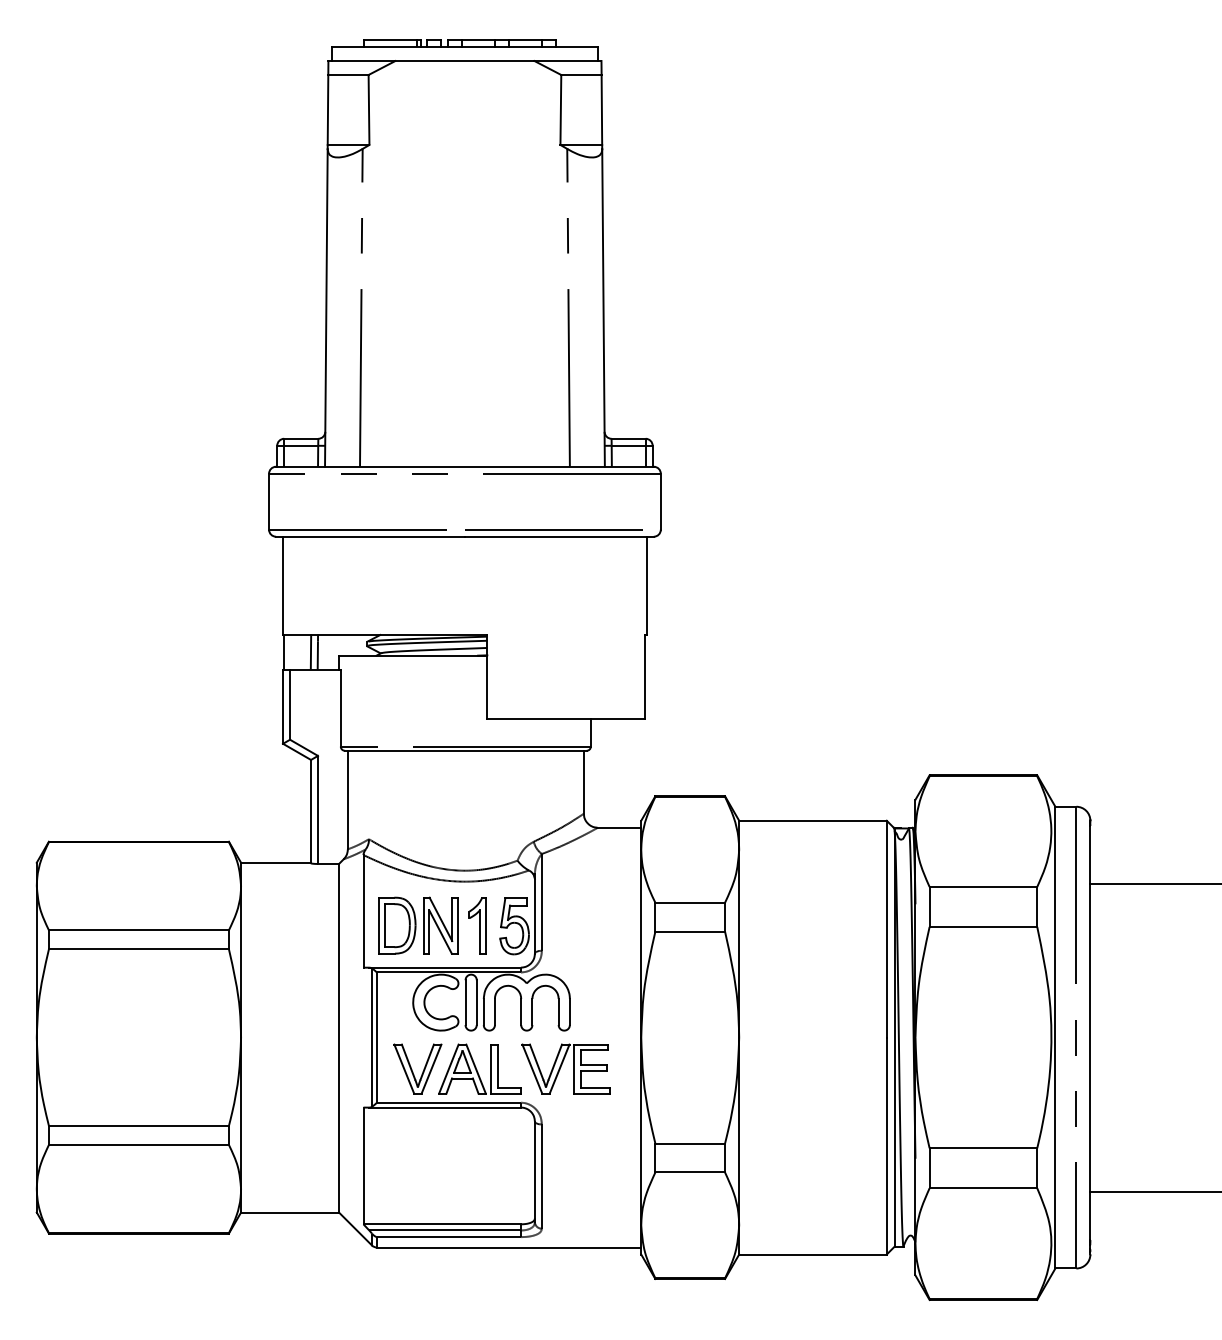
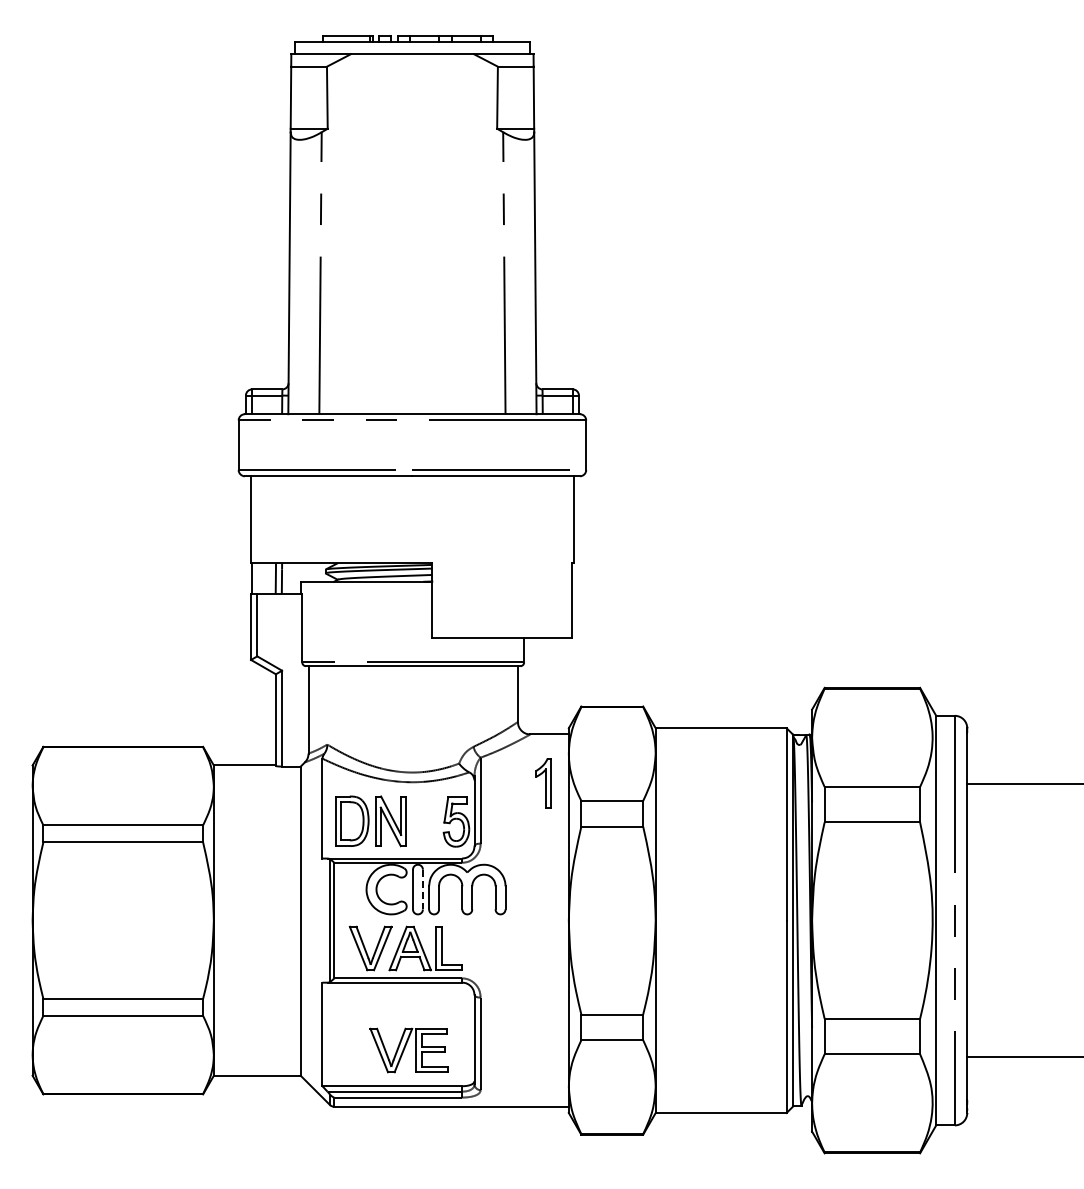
part: (477, 925) -> (543, 783), moved
line: (476, 1002) -> (422, 889), solid -> dashed
part: (565, 1069) -> (408, 1050), moved

